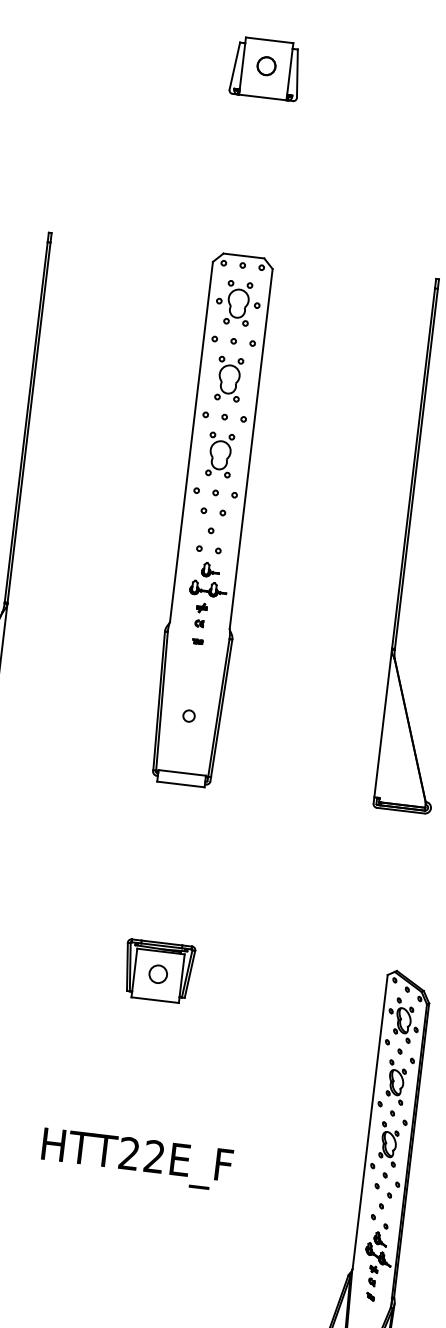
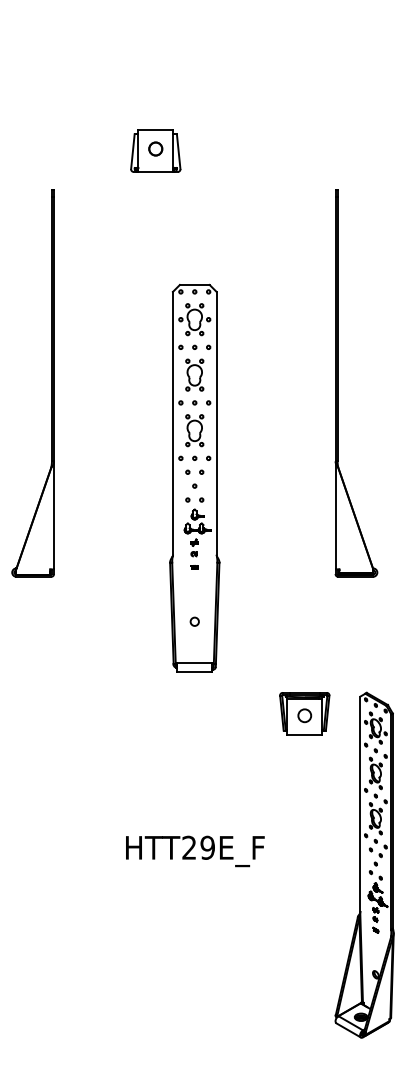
part: (265, 68) -> (155, 150), moved
part: (212, 518) -> (194, 477), moved
part: (158, 971) -> (304, 713), moved
text: (154, 1156) -> (207, 847), HTT22E_F -> HTT29E_F

